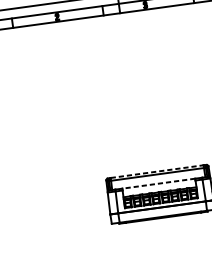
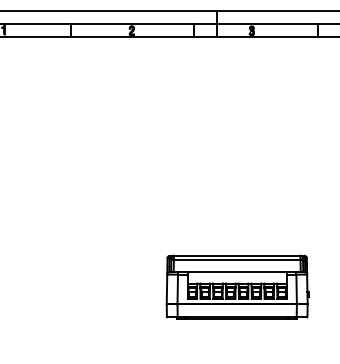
line: (157, 171) -> (237, 255), dashed -> solid
line: (159, 183) -> (237, 272), dashed -> solid

